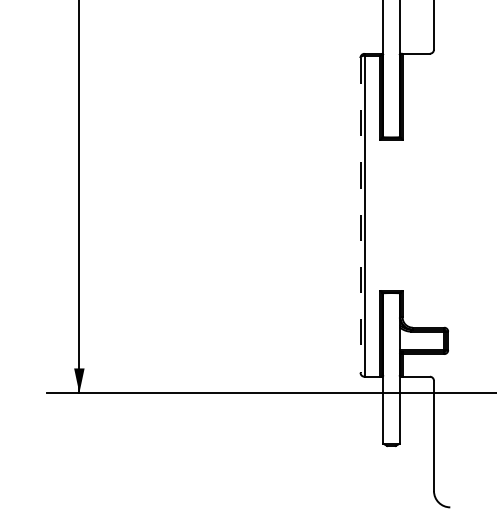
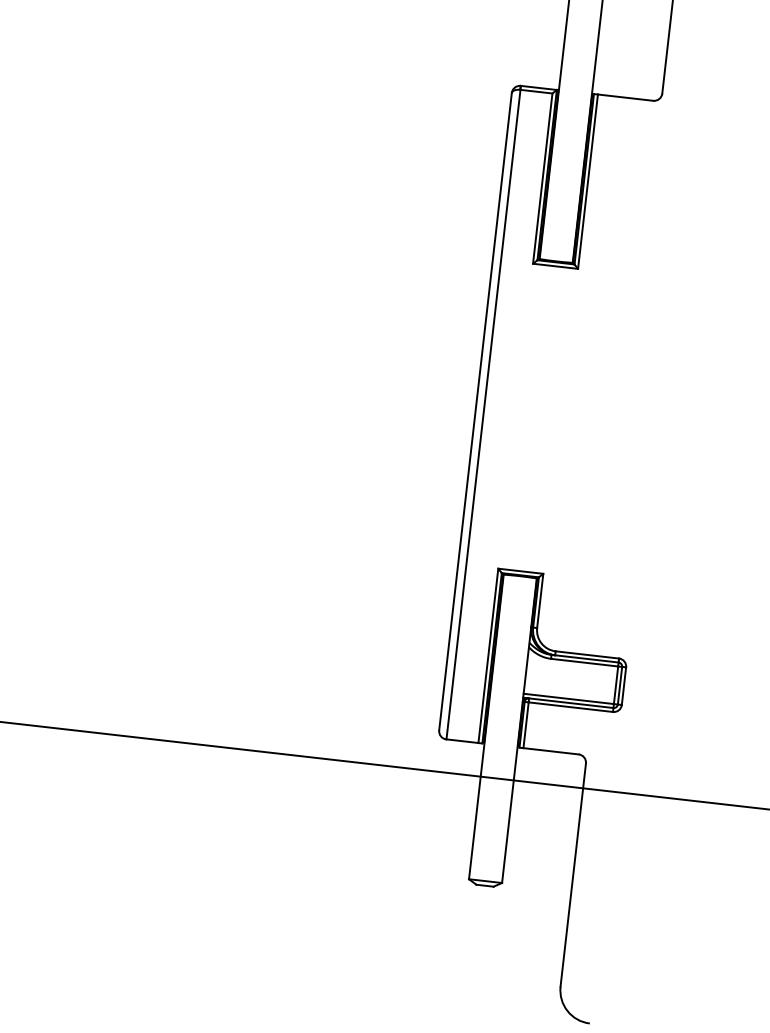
line: (360, 215) -> (475, 412), dashed -> solid

